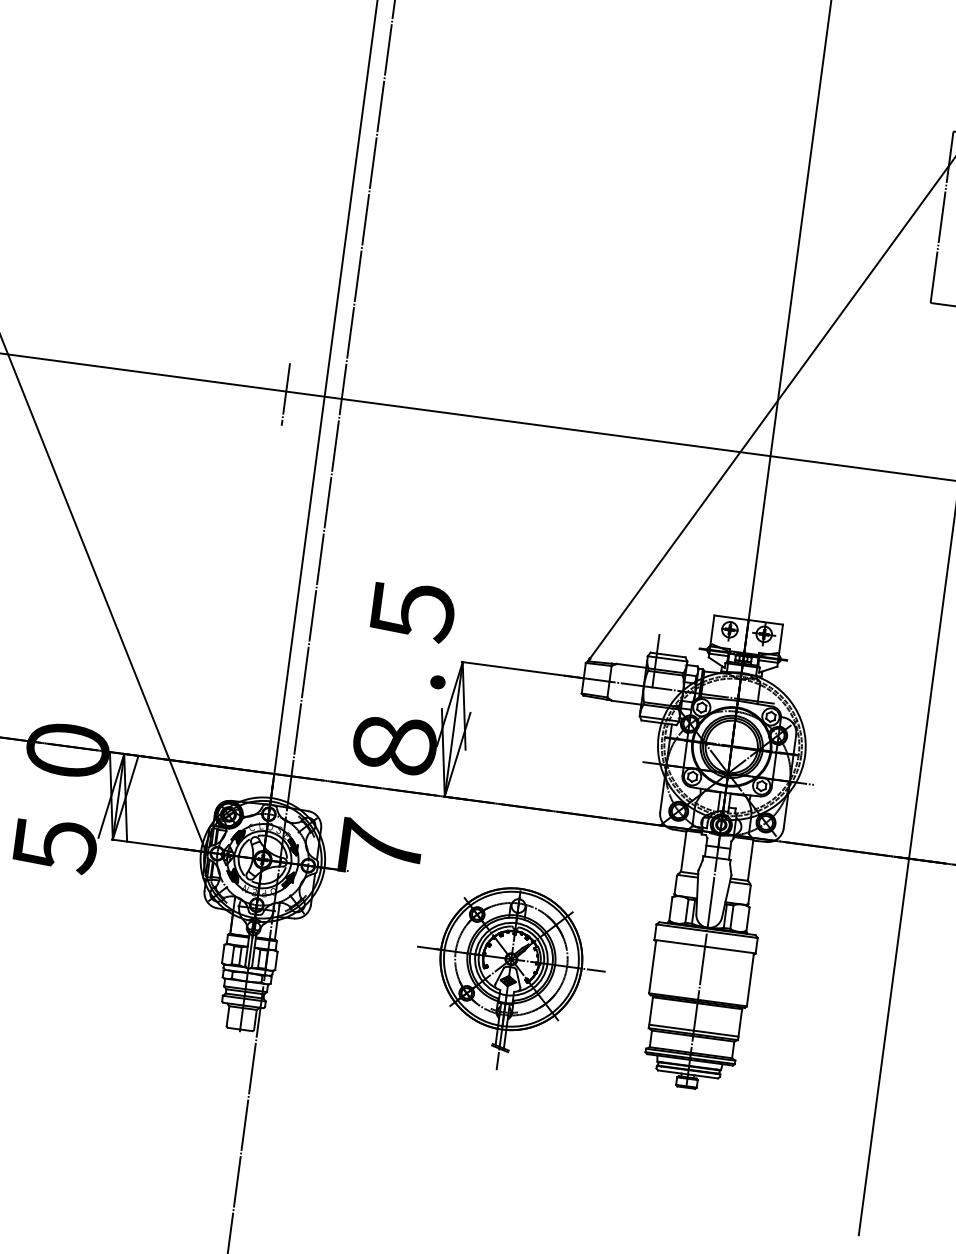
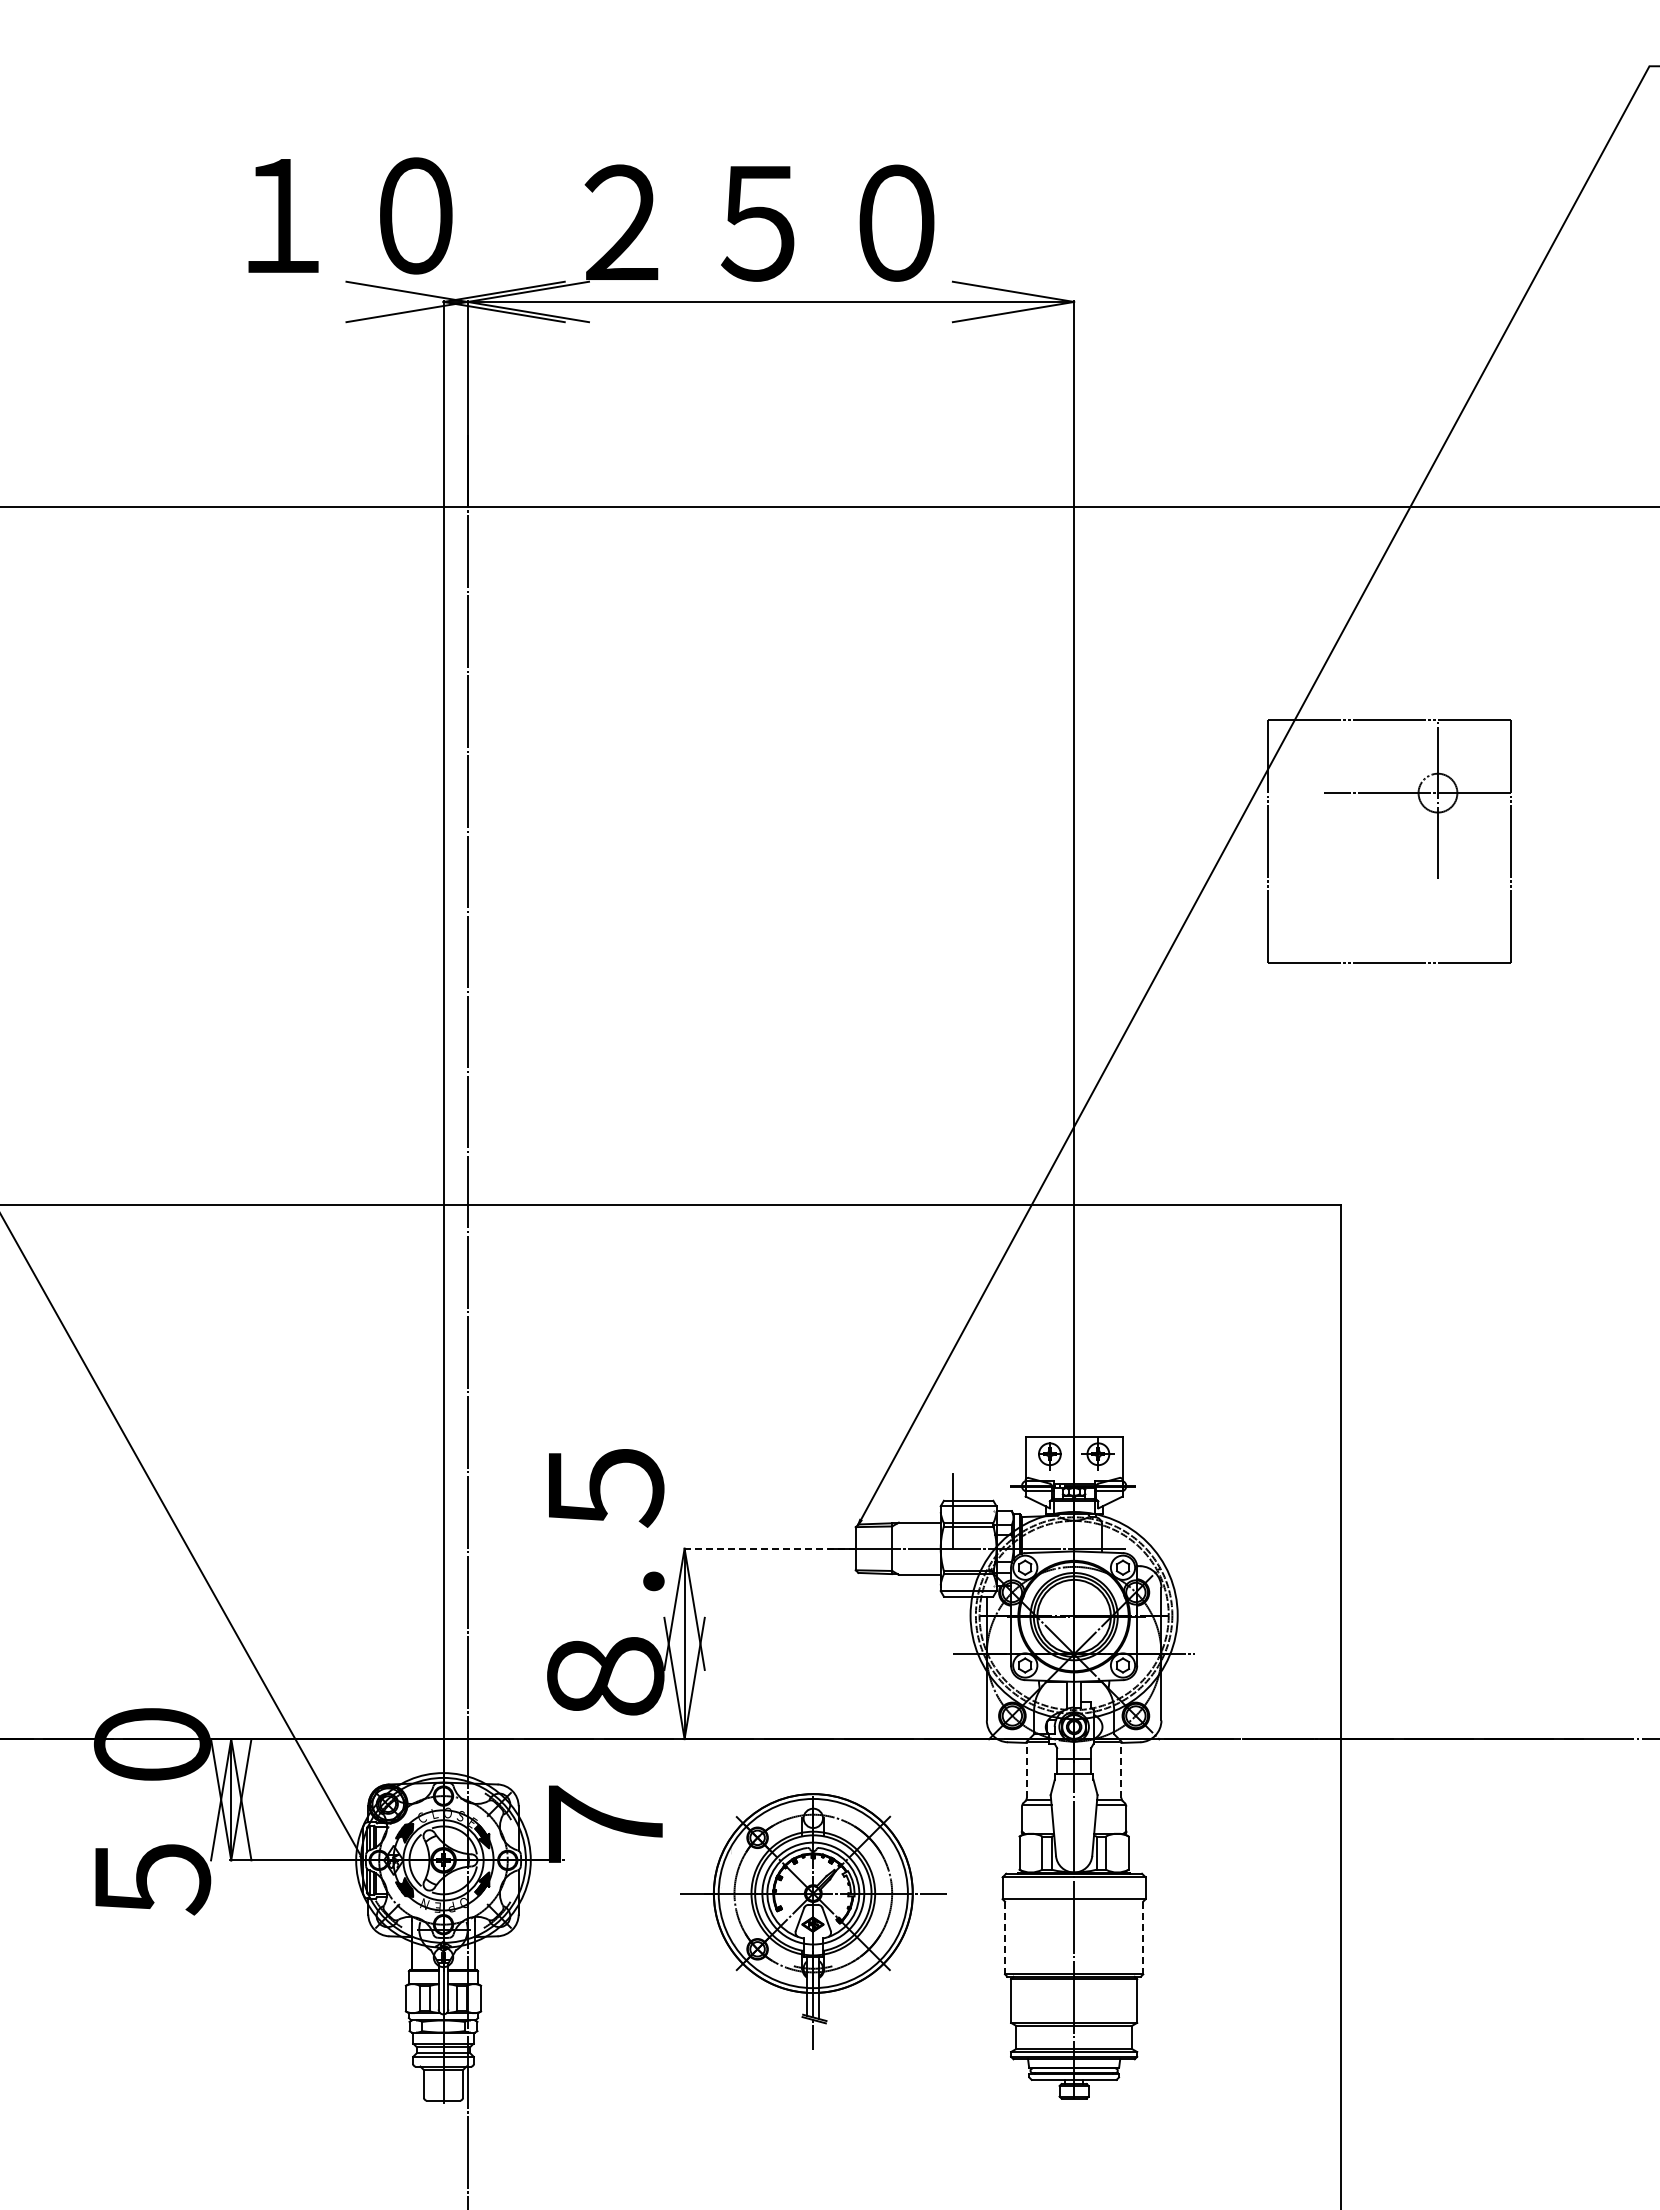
line: (286, 394) -> (389, 1209), removed
line: (522, 669) -> (769, 1548), solid -> dashed
line: (683, 850) -> (1026, 1769), solid -> dashed
line: (750, 859) -> (1121, 1769), solid -> dashed
line: (652, 967) -> (1005, 1938), solid -> dashed
part: (508, 978) -> (813, 1921), moved
line: (750, 980) -> (1143, 1938), solid -> dashed
line: (694, 1031) -> (1074, 2018), removed

